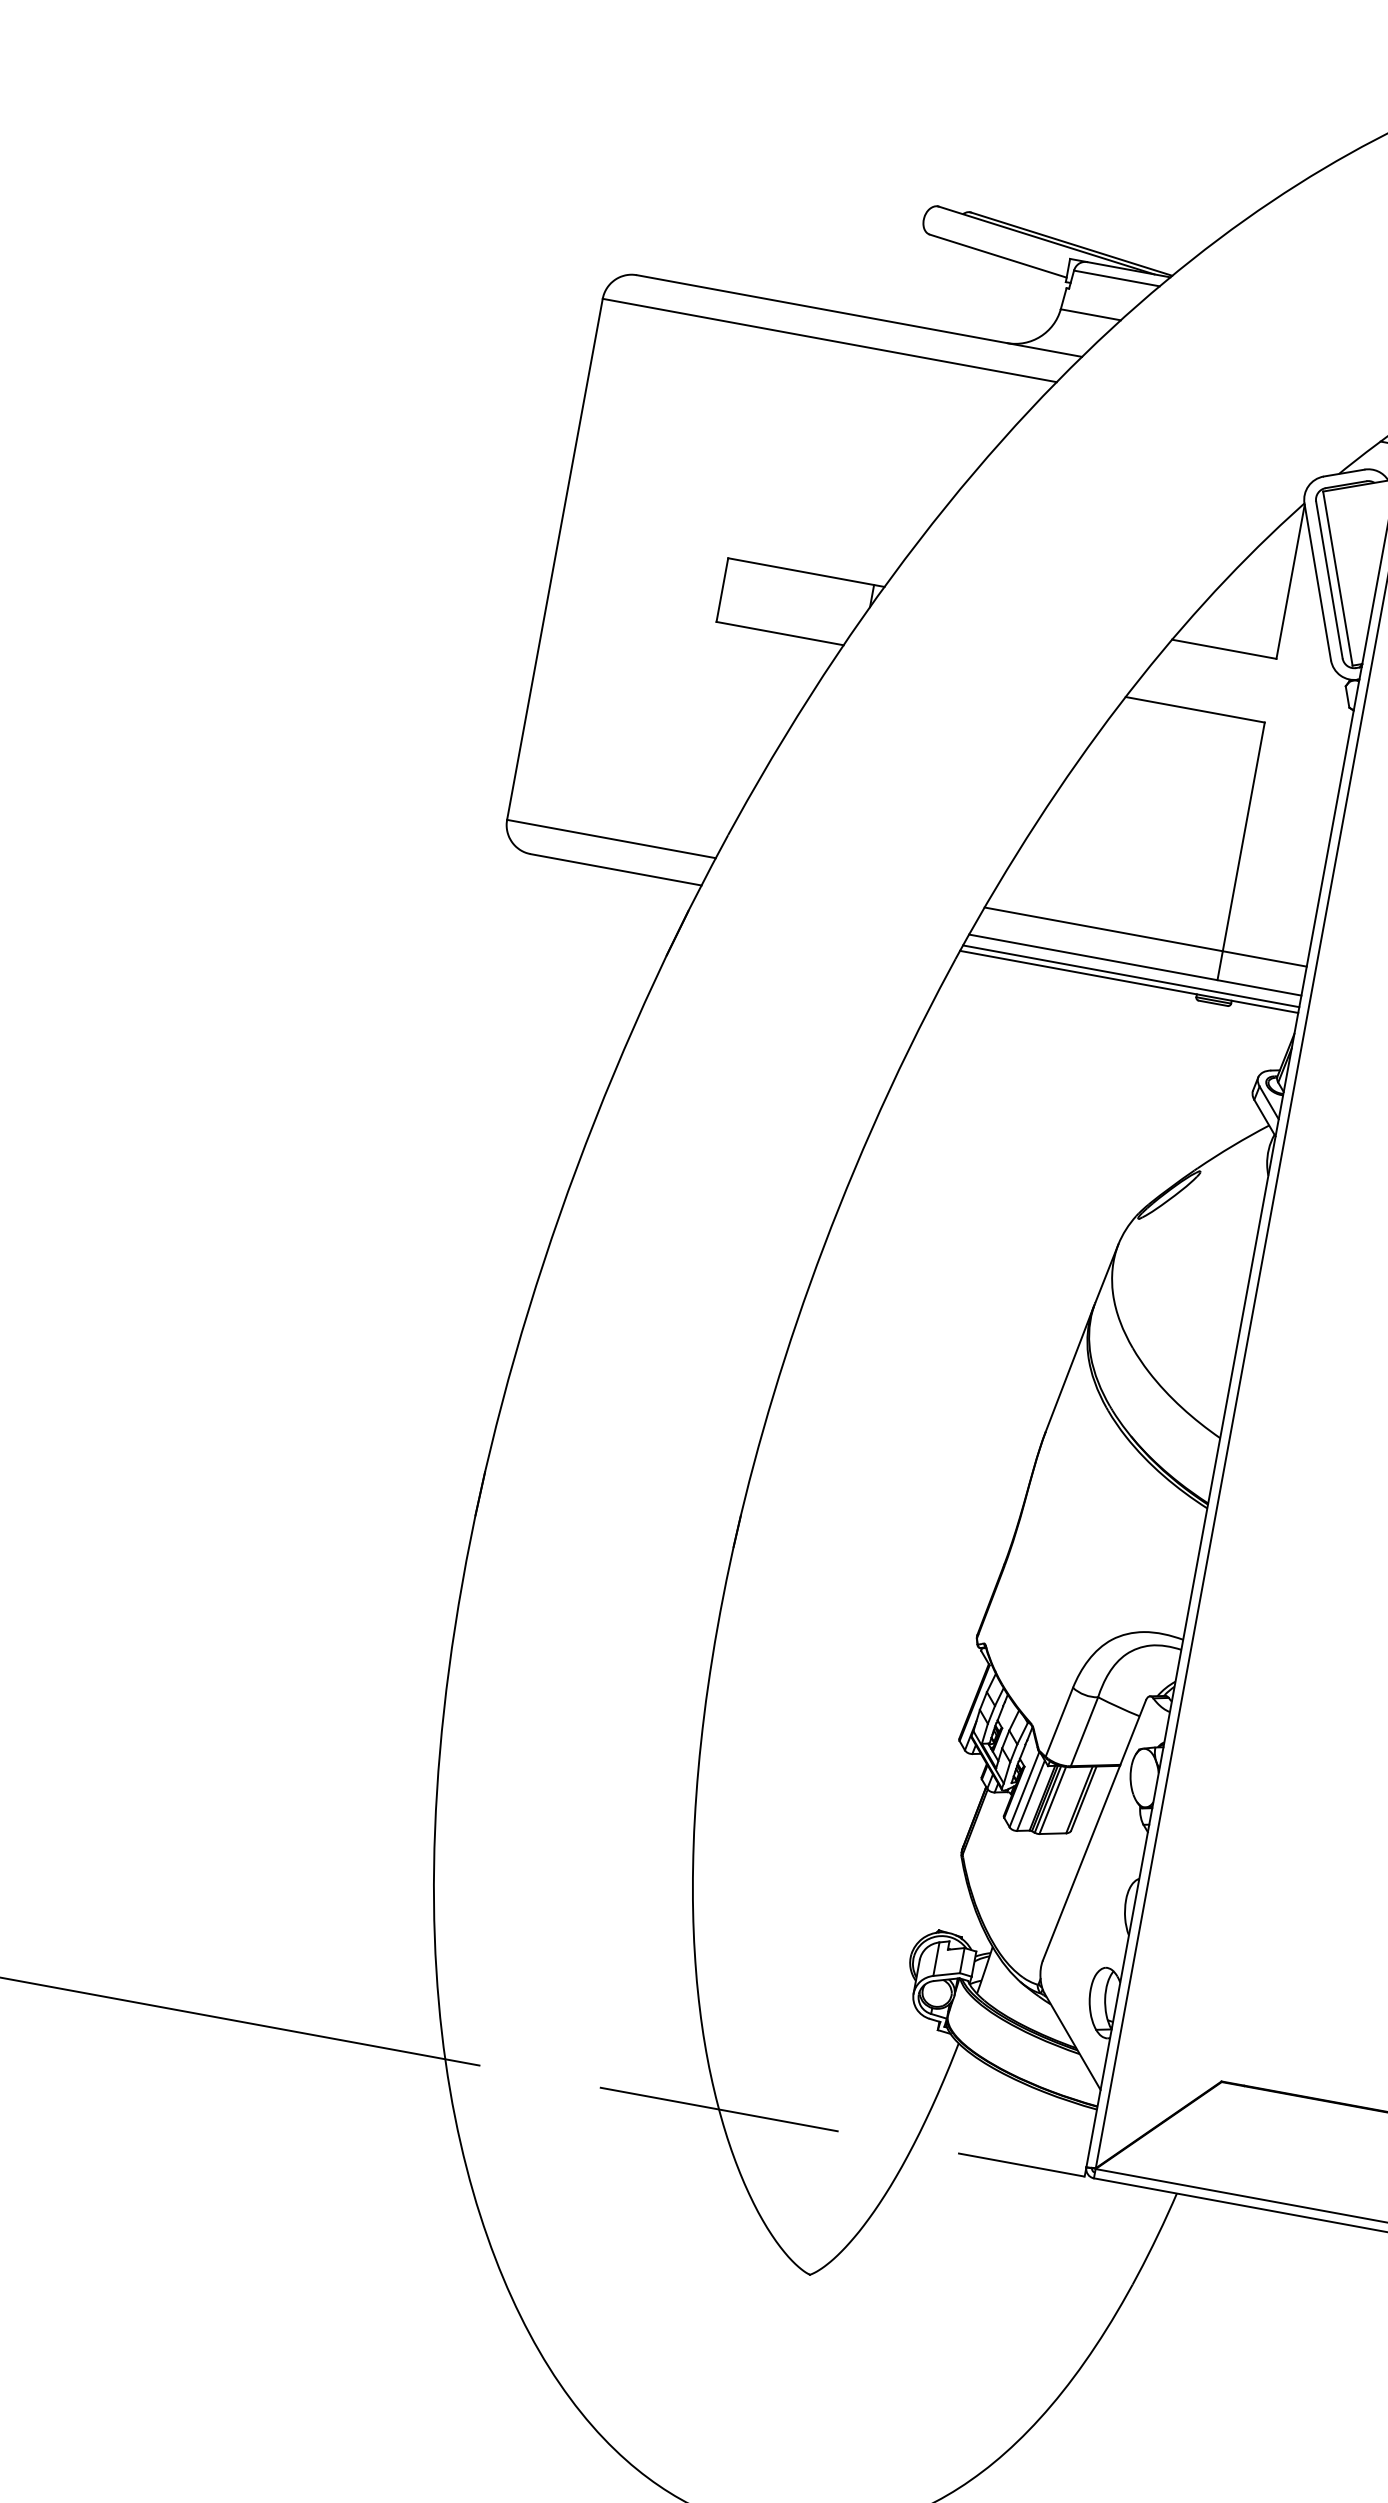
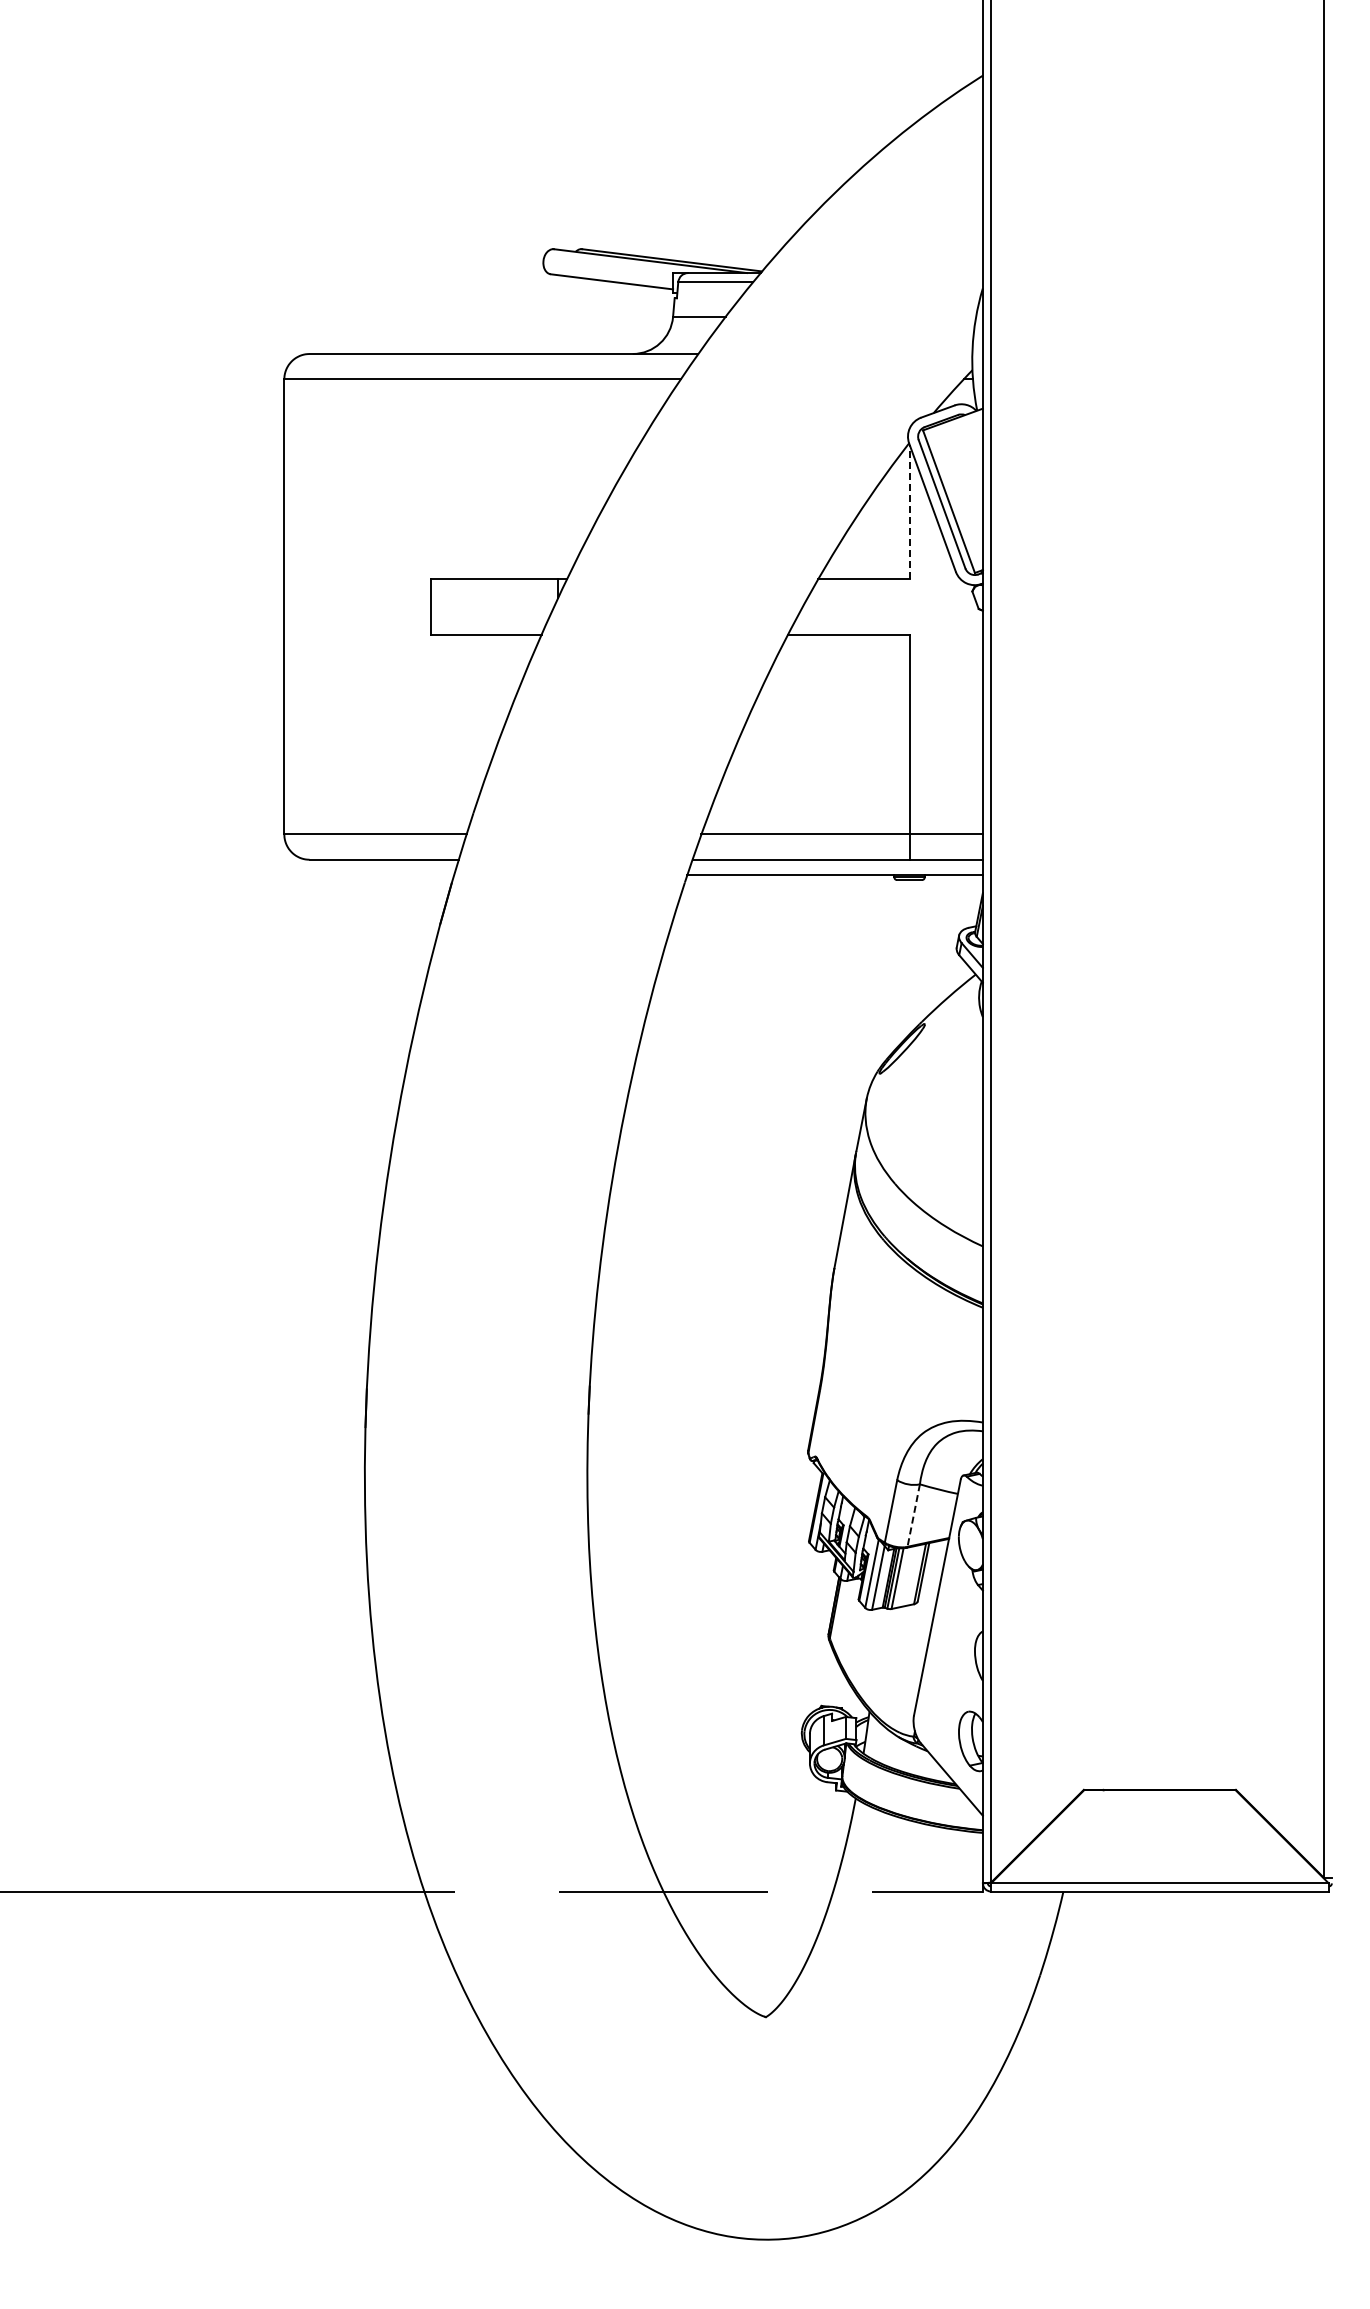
line: (1290, 581) -> (909, 511), solid -> dashed
line: (1130, 975) -> (835, 869), removed
line: (1084, 1731) -> (913, 1515), solid -> dashed

